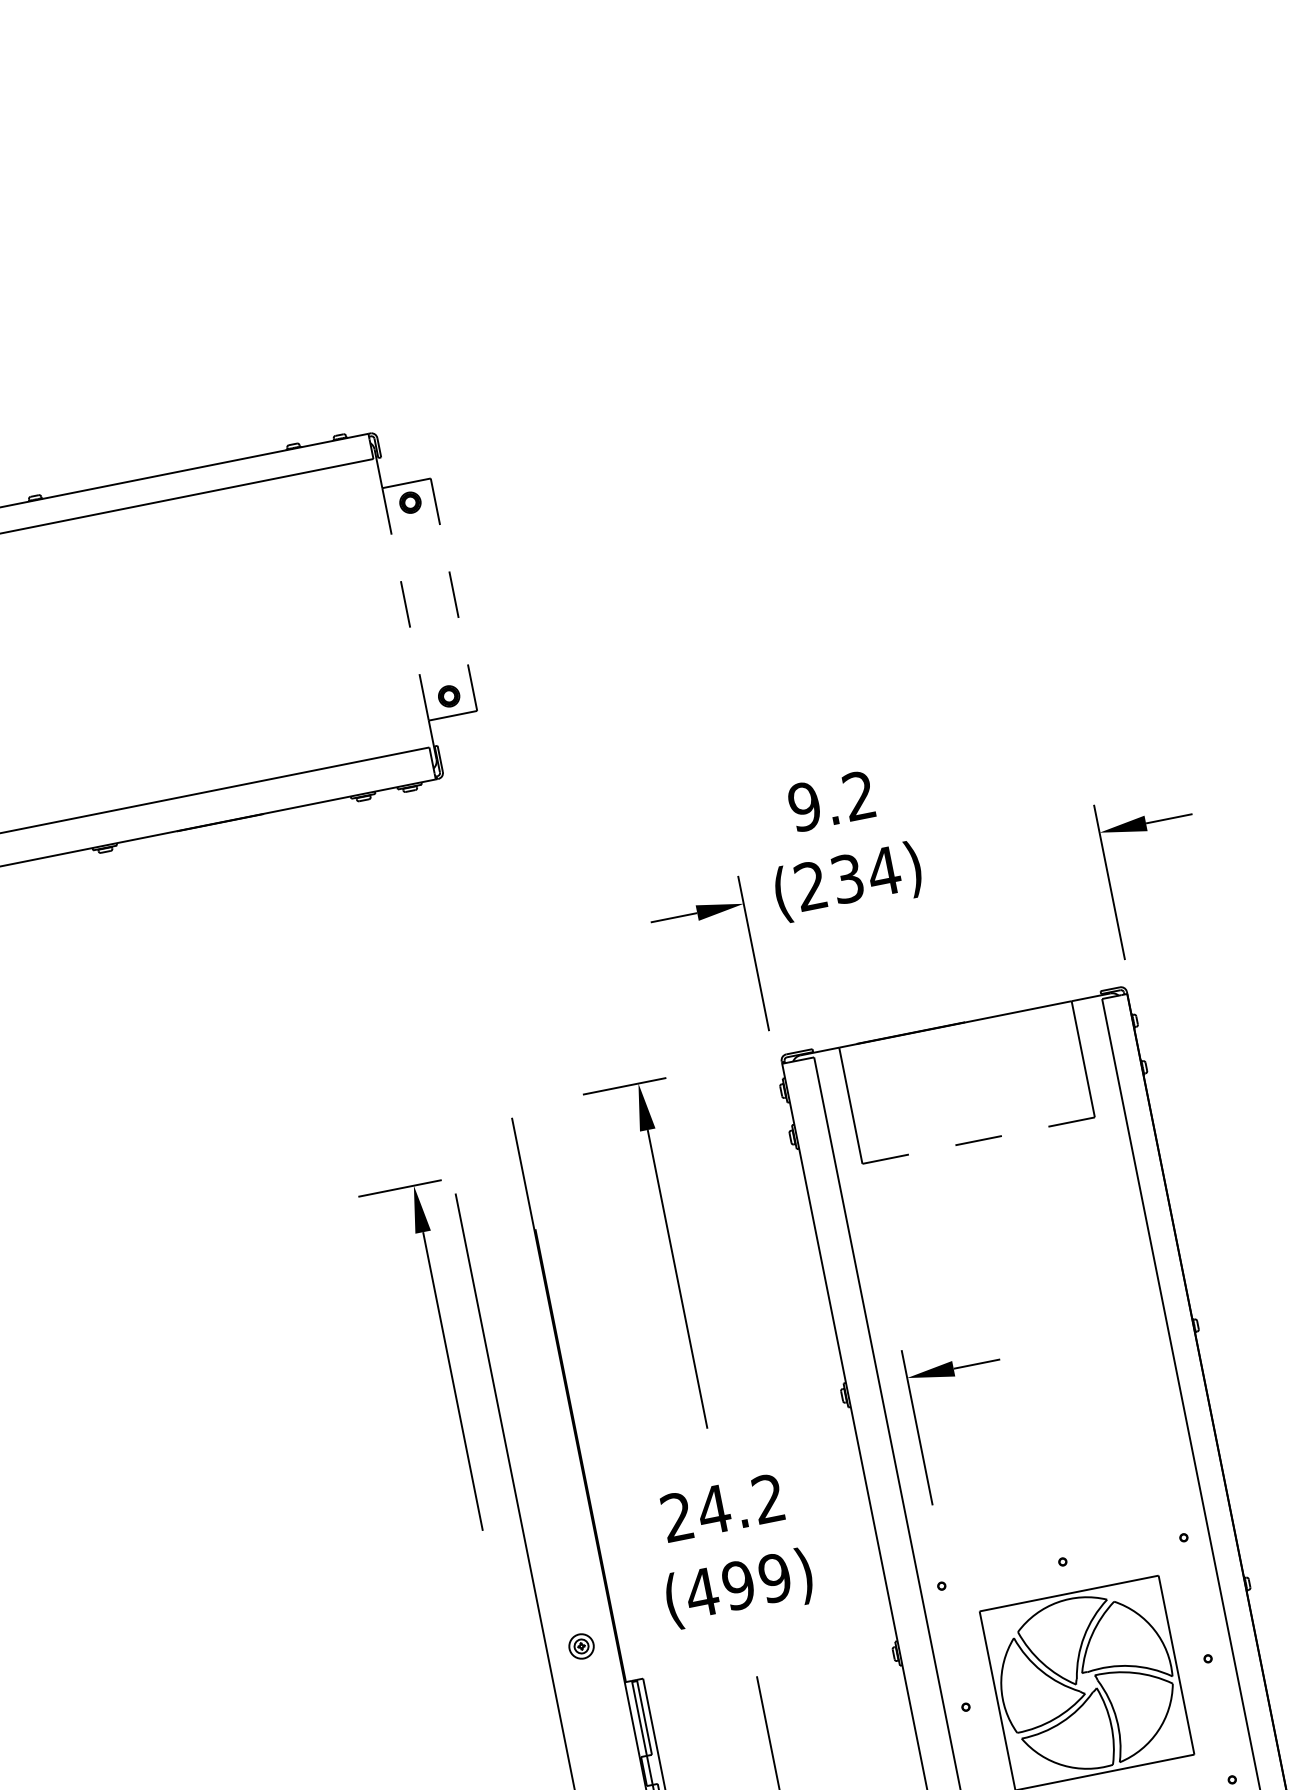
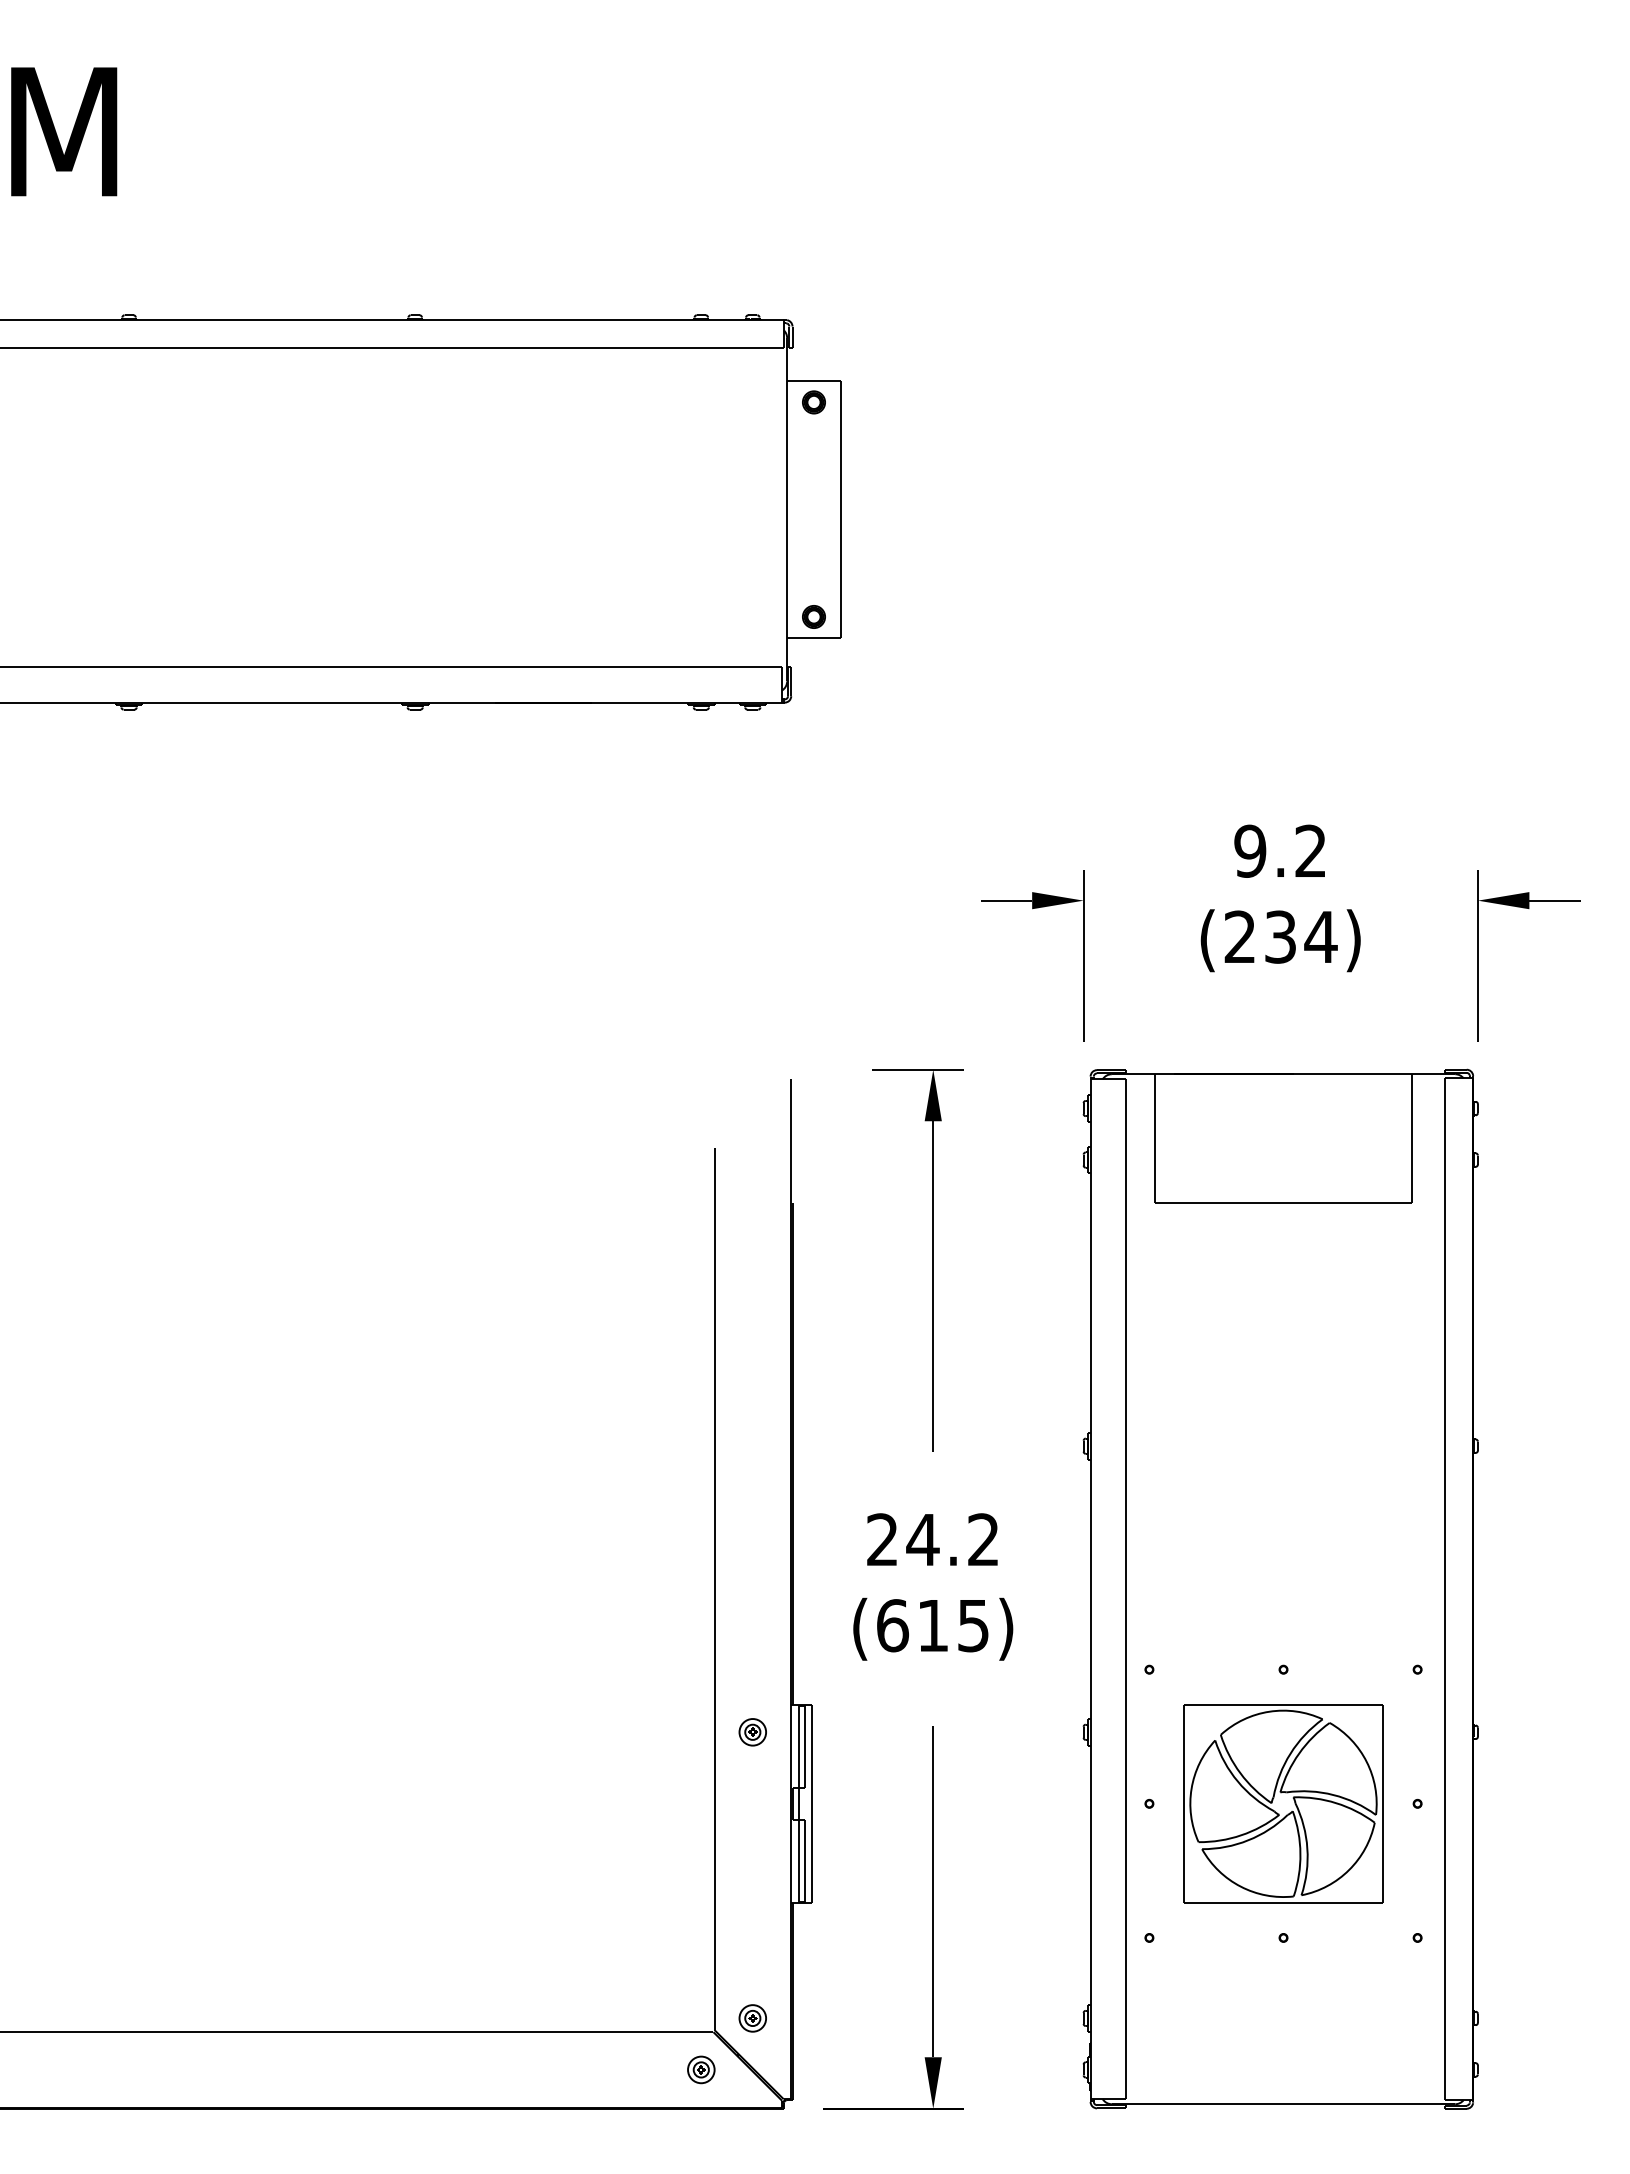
line: (453, 594) -> (840, 509), dashed -> solid
line: (405, 604) -> (787, 509), dashed -> solid
text: (840, 843) -> (1280, 898), moved
line: (978, 1140) -> (1283, 1202), dashed -> solid
part: (447, 1358) -> (671, 1321), removed
part: (954, 1375) -> (1207, 1448), removed
text: (738, 1585) -> (932, 1625), (499) -> (615)
part: (581, 1646) -> (752, 1732), moved

